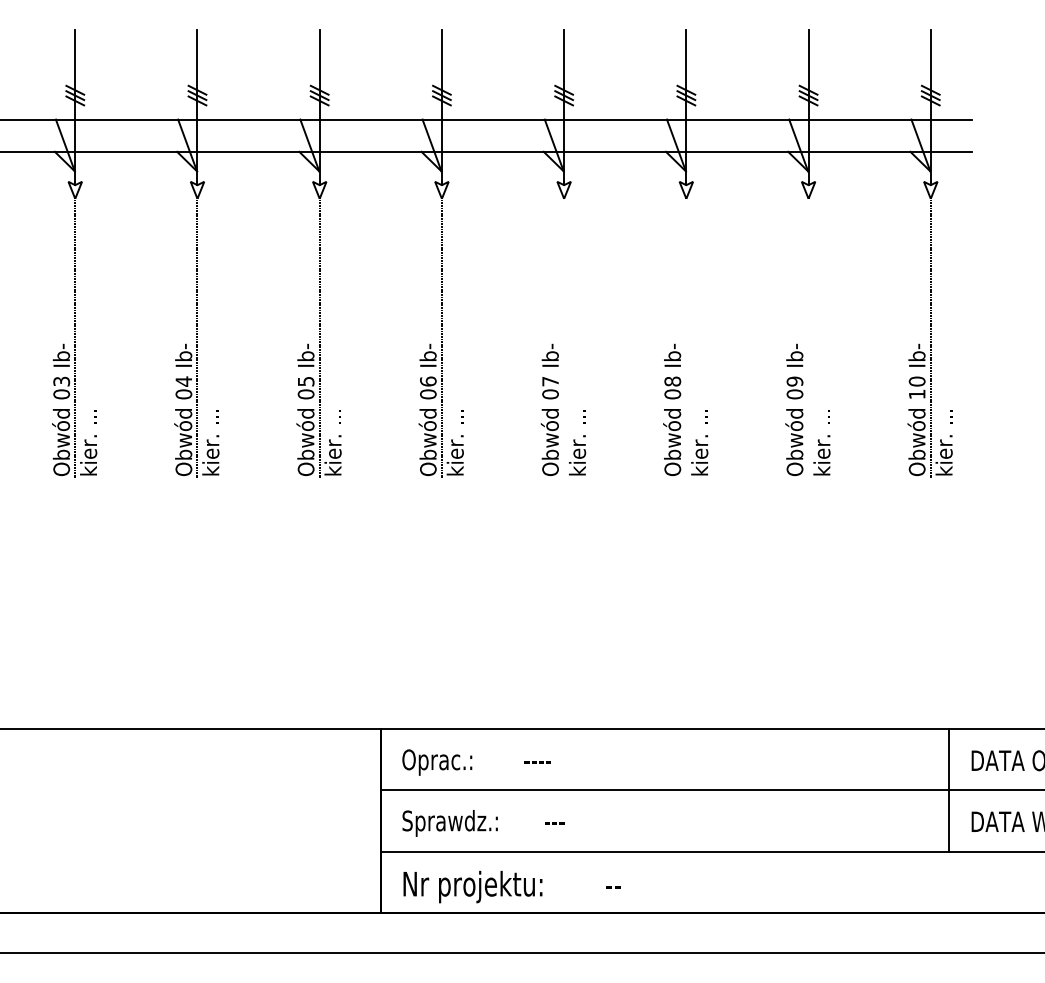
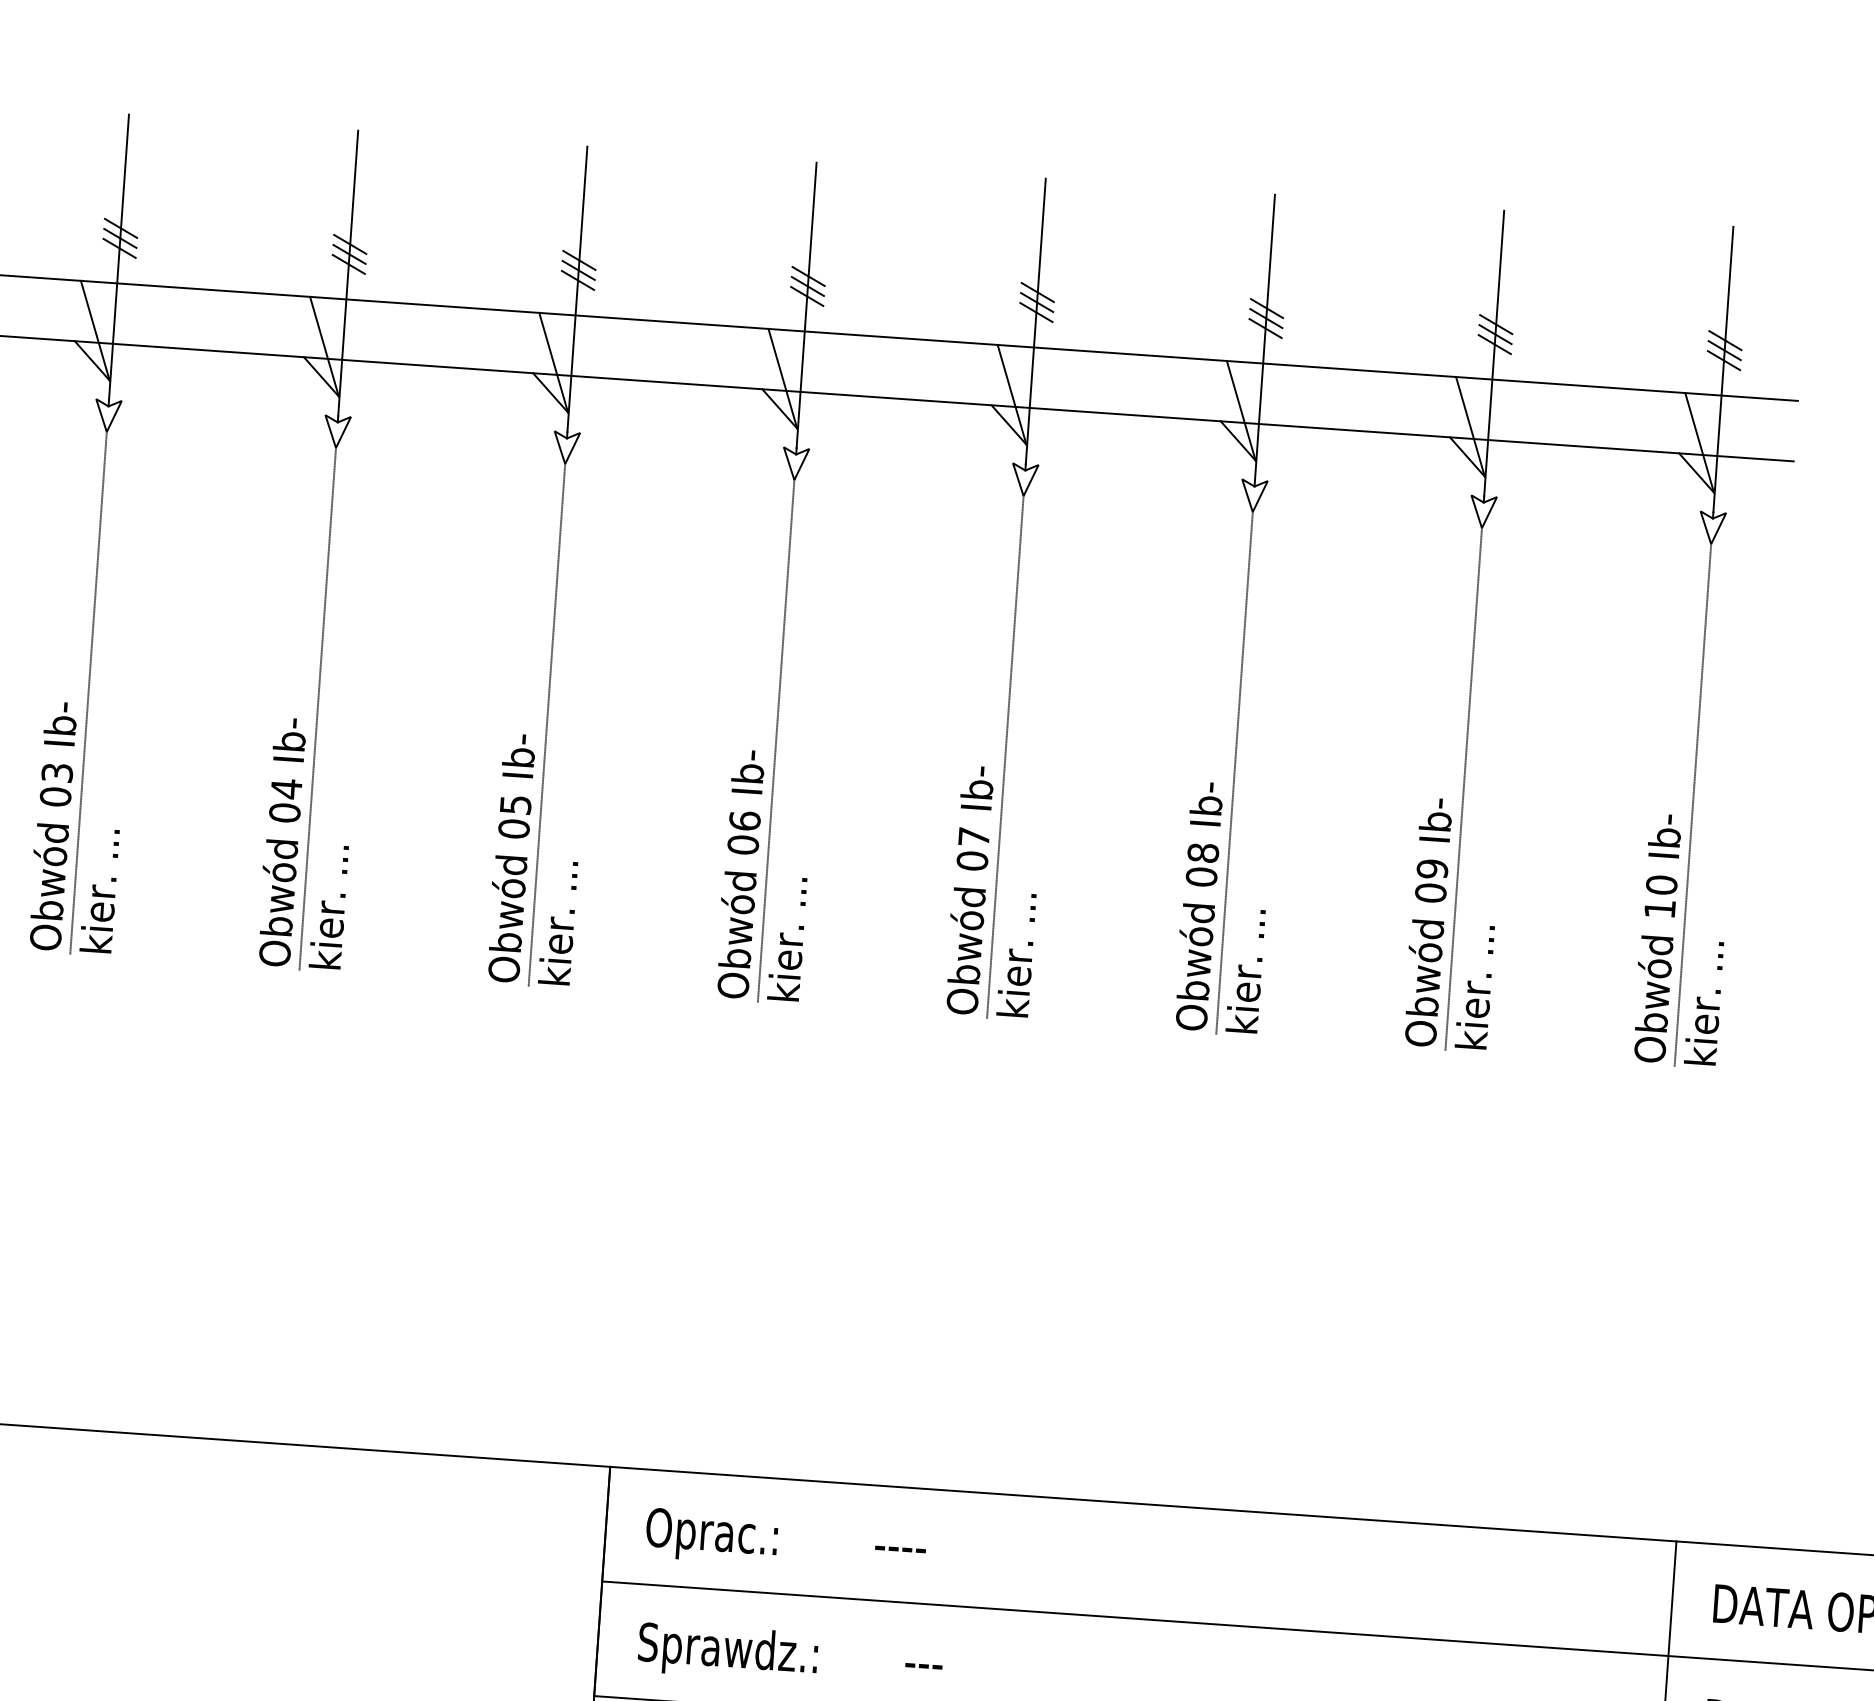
line: (564, 337) -> (1006, 756), added
line: (686, 337) -> (1234, 772), added
line: (808, 337) -> (1463, 788), added

